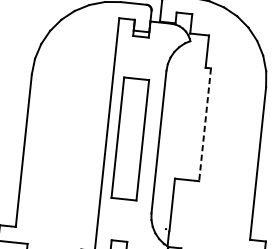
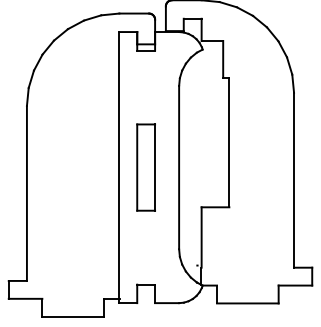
line: (205, 124) -> (229, 142), dashed -> solid
part: (129, 138) -> (145, 167), size x0.62

